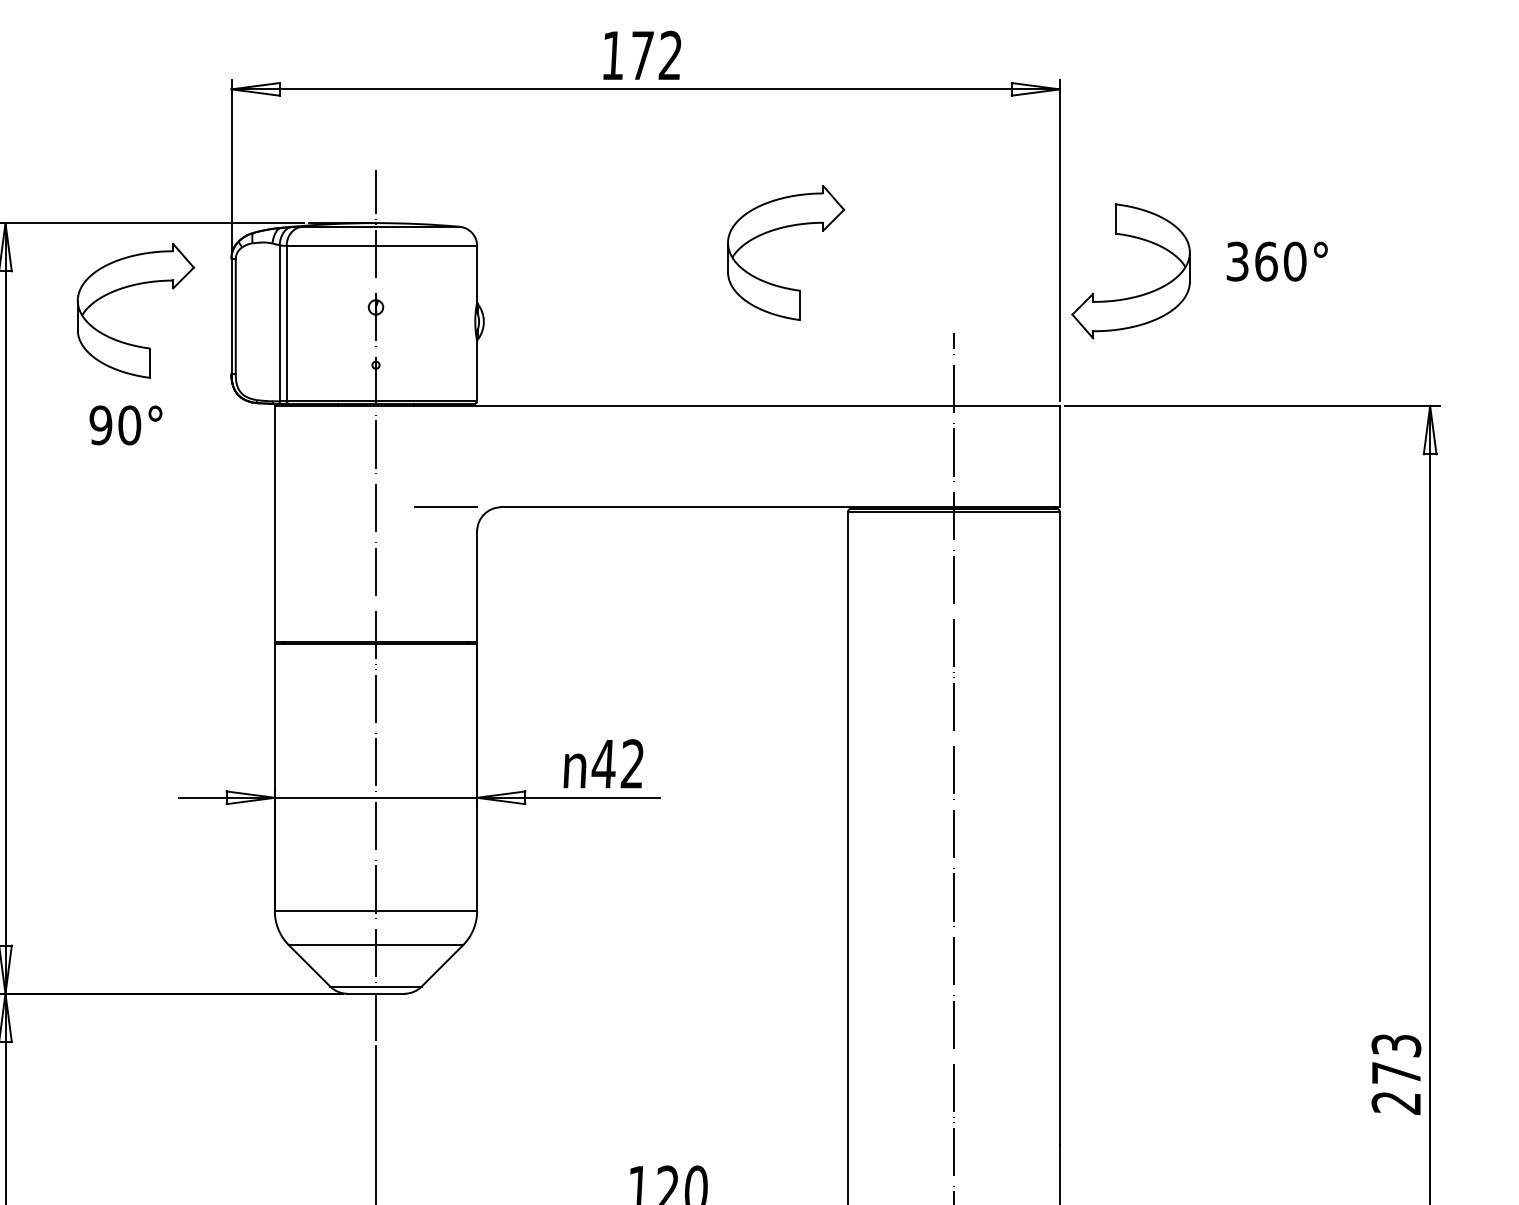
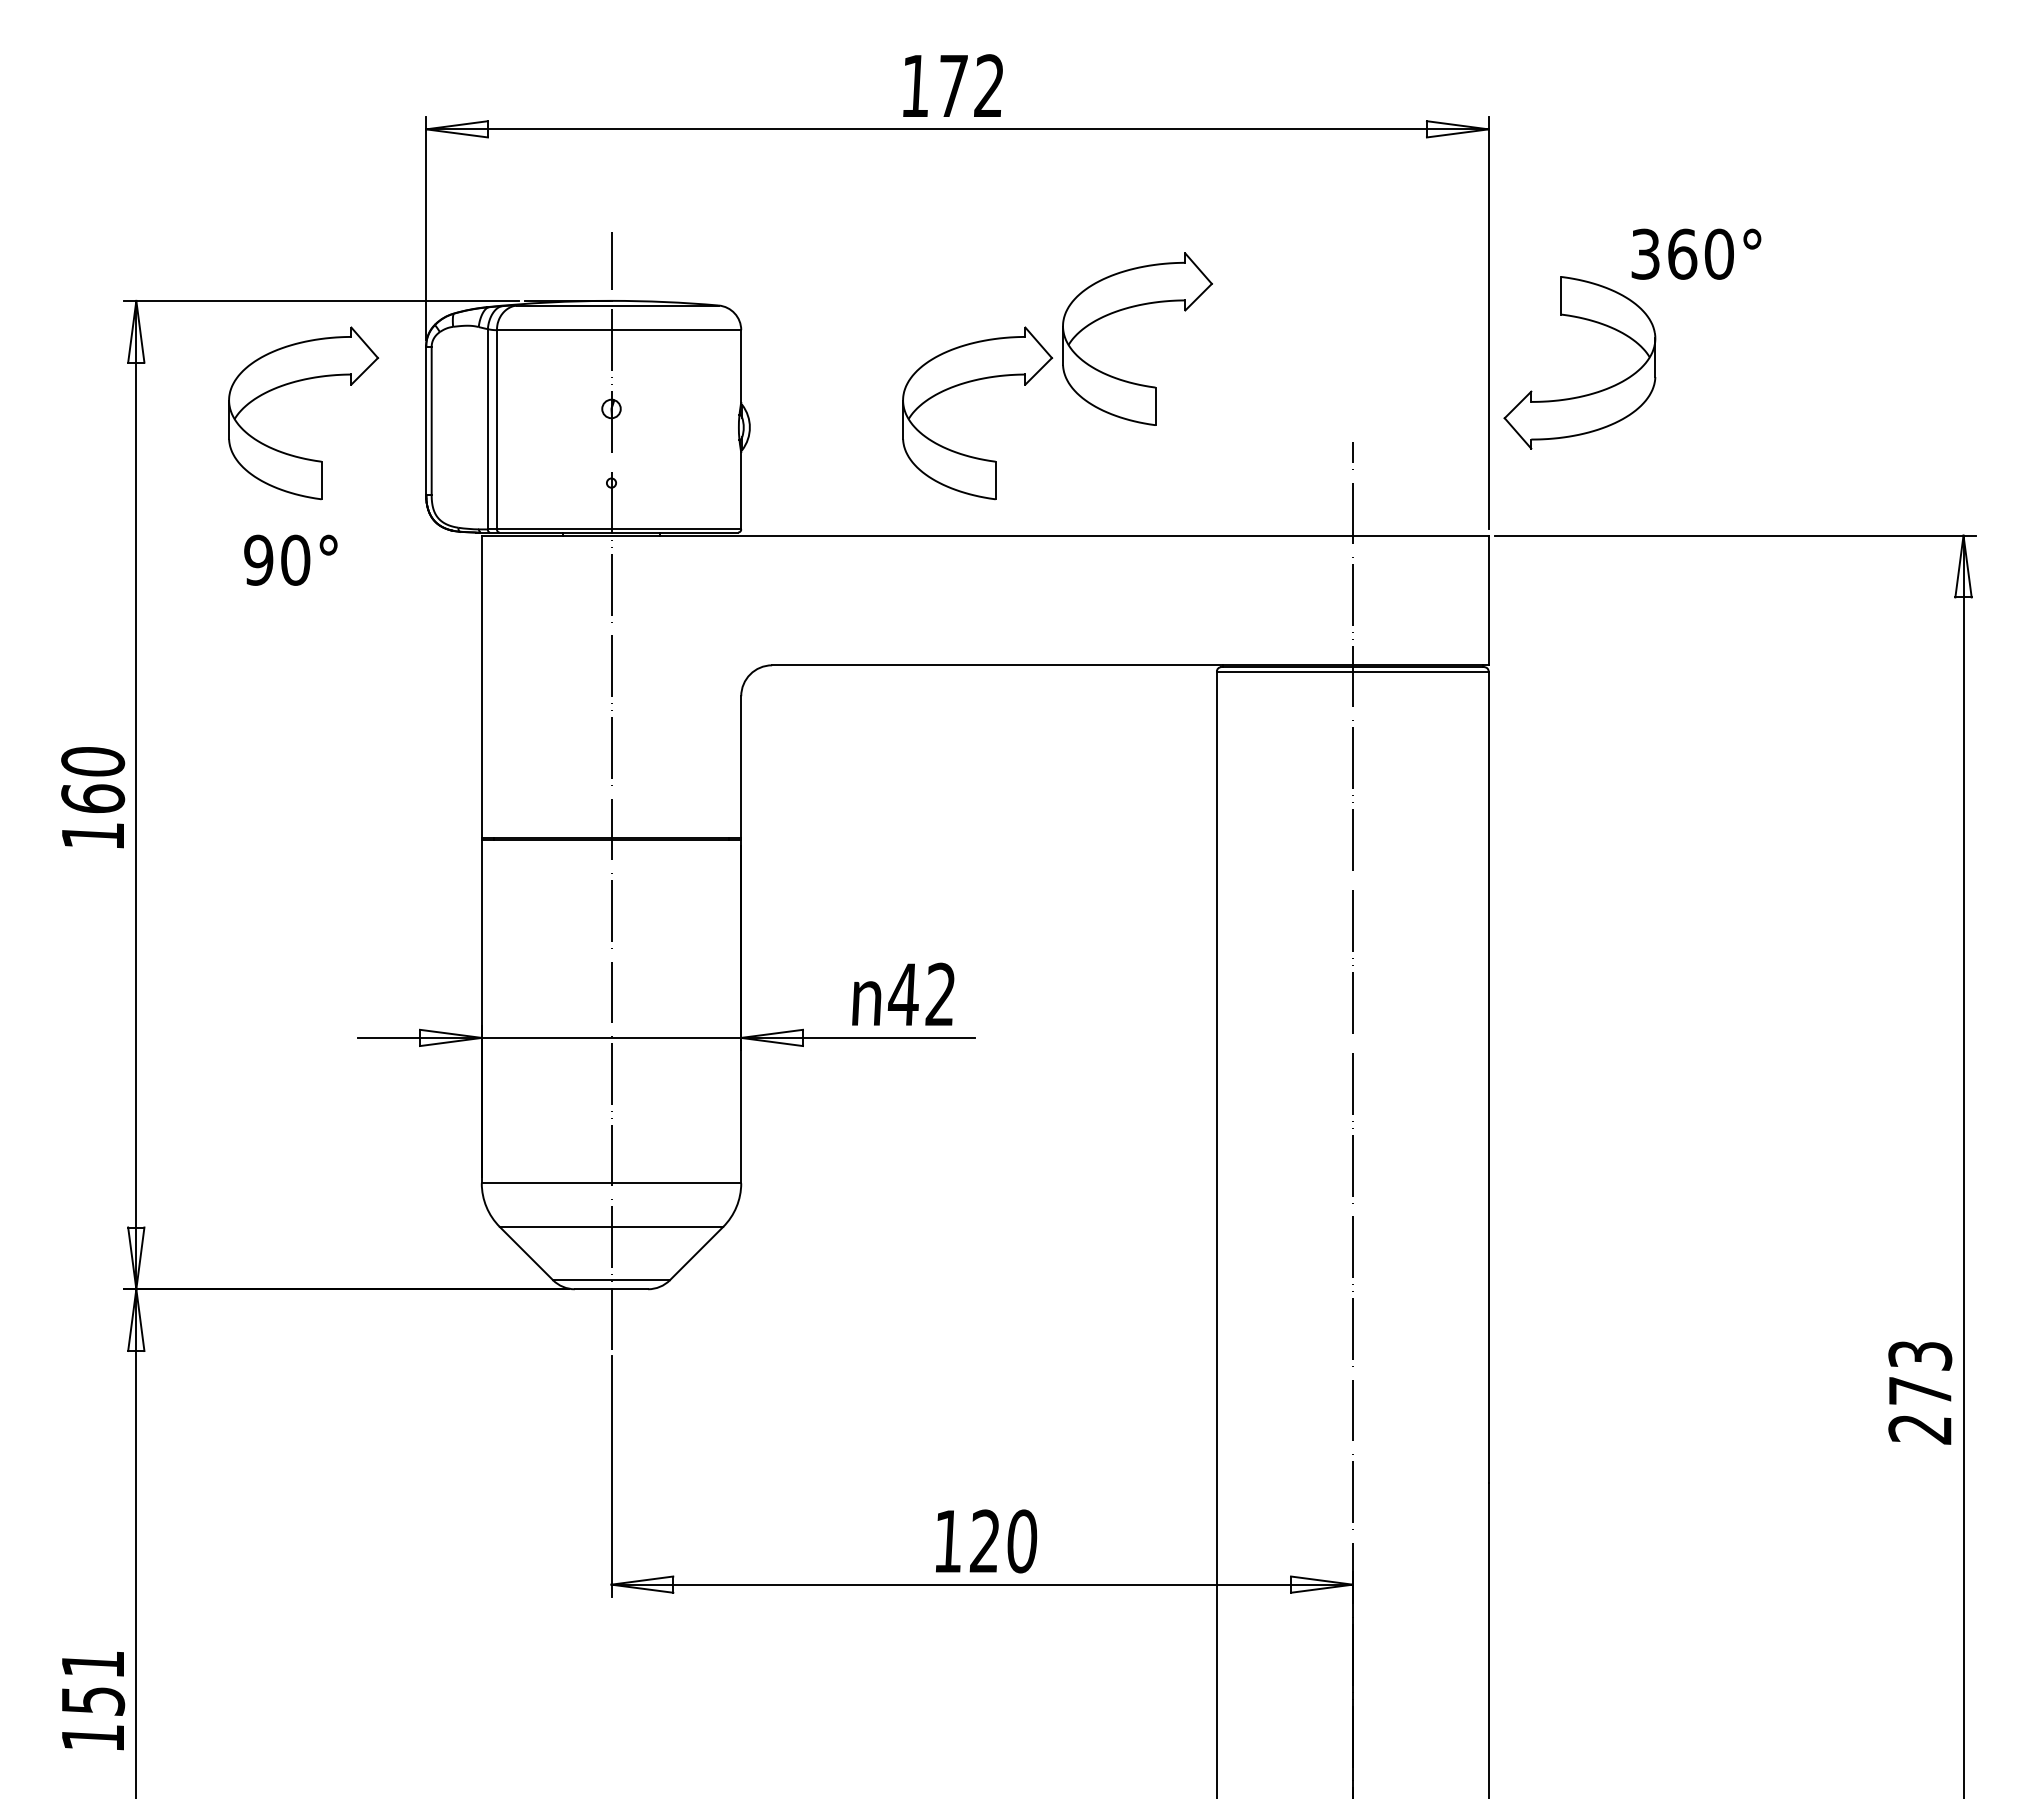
text: (1277, 261) -> (1696, 253), moved
part: (656, 286) -> (971, 382), added
line: (446, 507) -> (701, 665), removed

